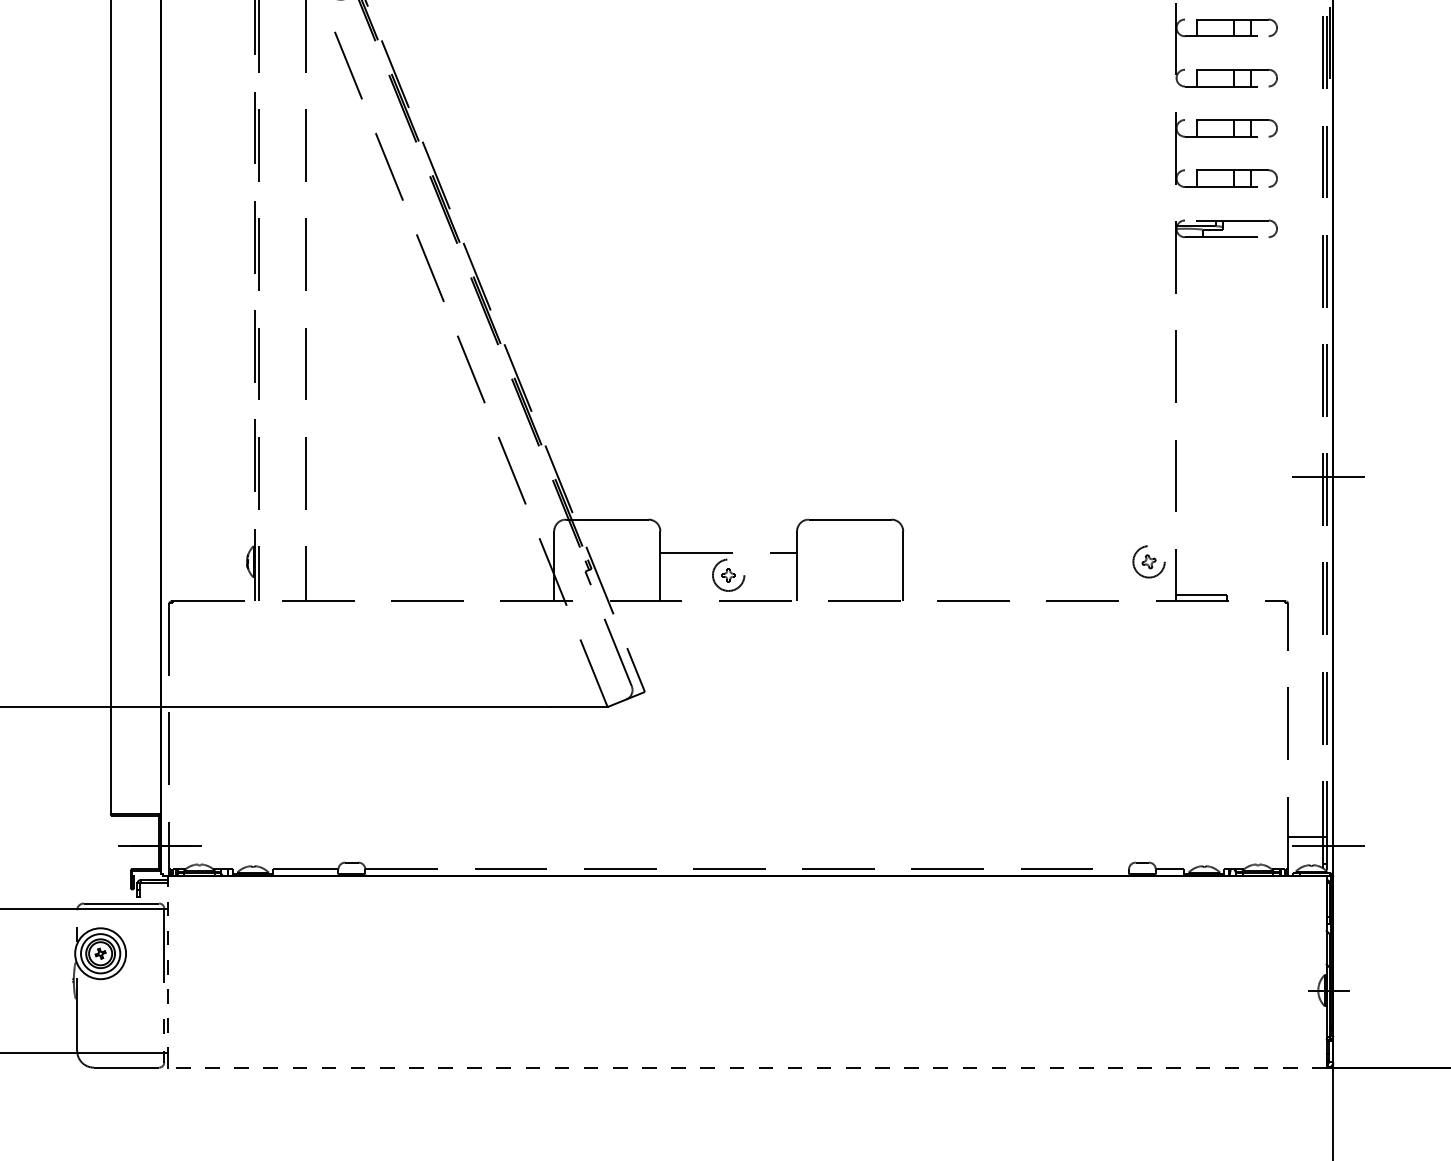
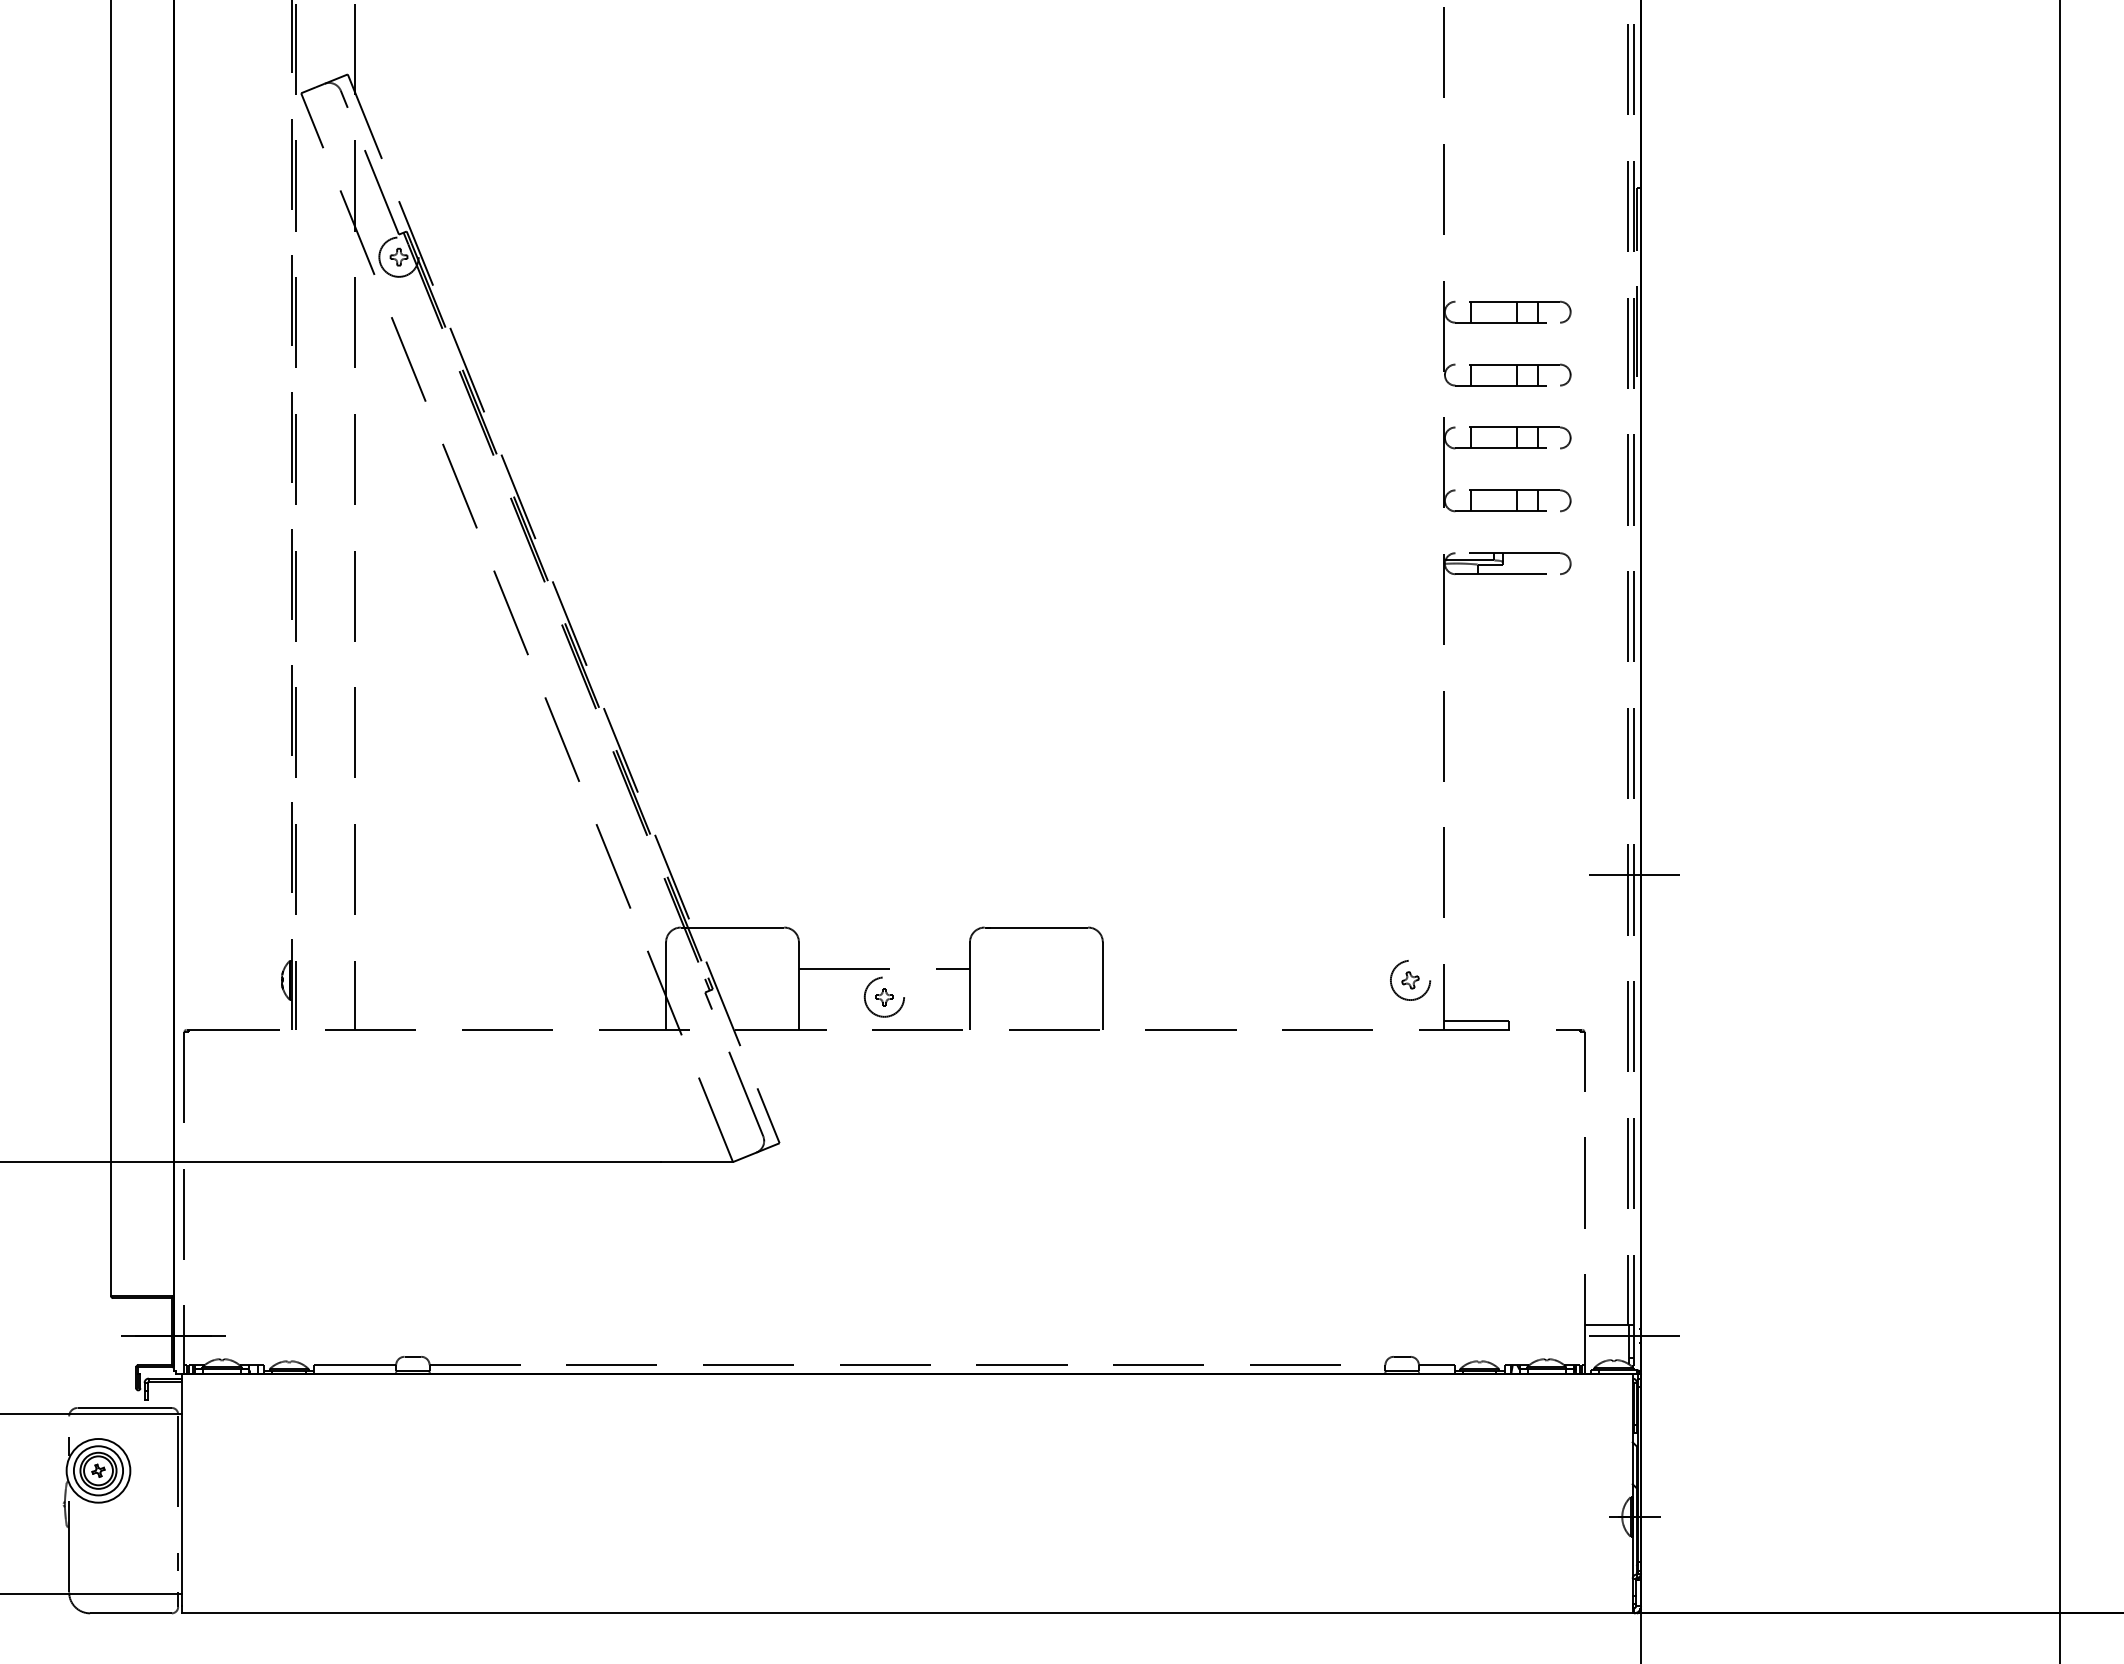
line: (167, 971) -> (182, 1493), dashed -> solid
line: (747, 1067) -> (907, 1613), dashed -> solid

